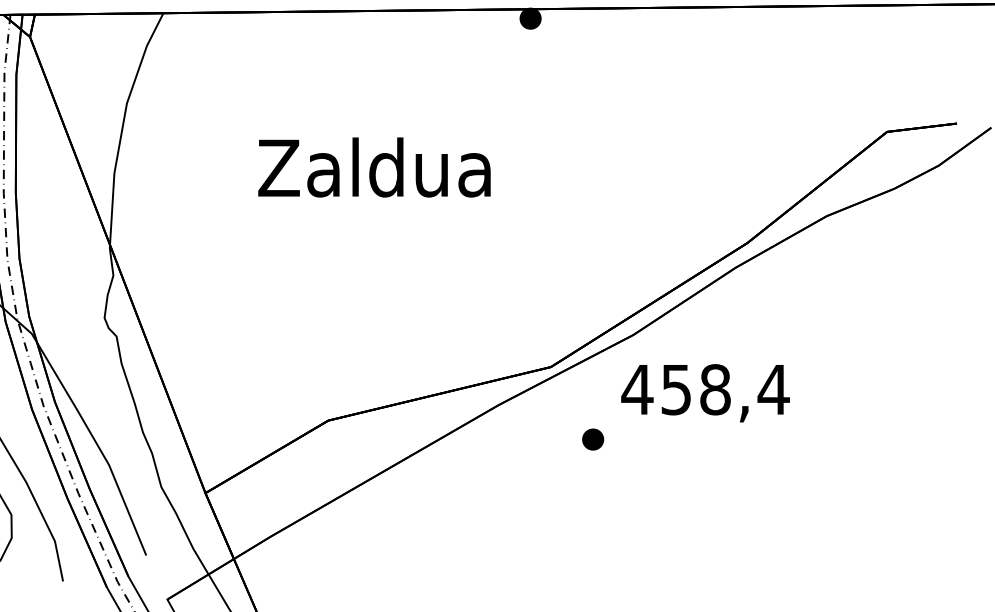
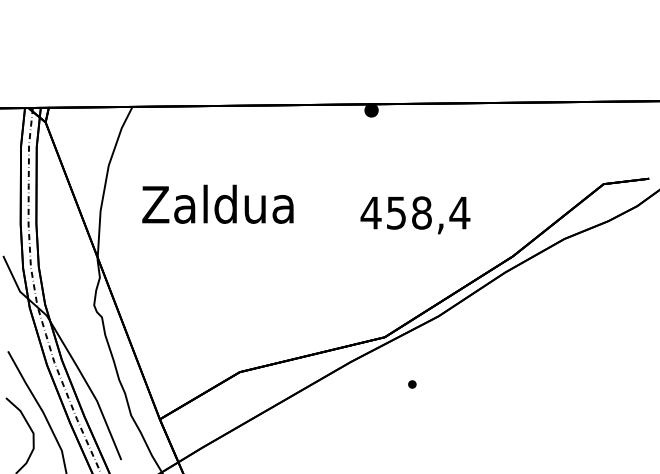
text: (373, 166) -> (217, 203), moved
text: (705, 393) -> (415, 215), moved
part: (593, 439) -> (412, 384), size x0.6

